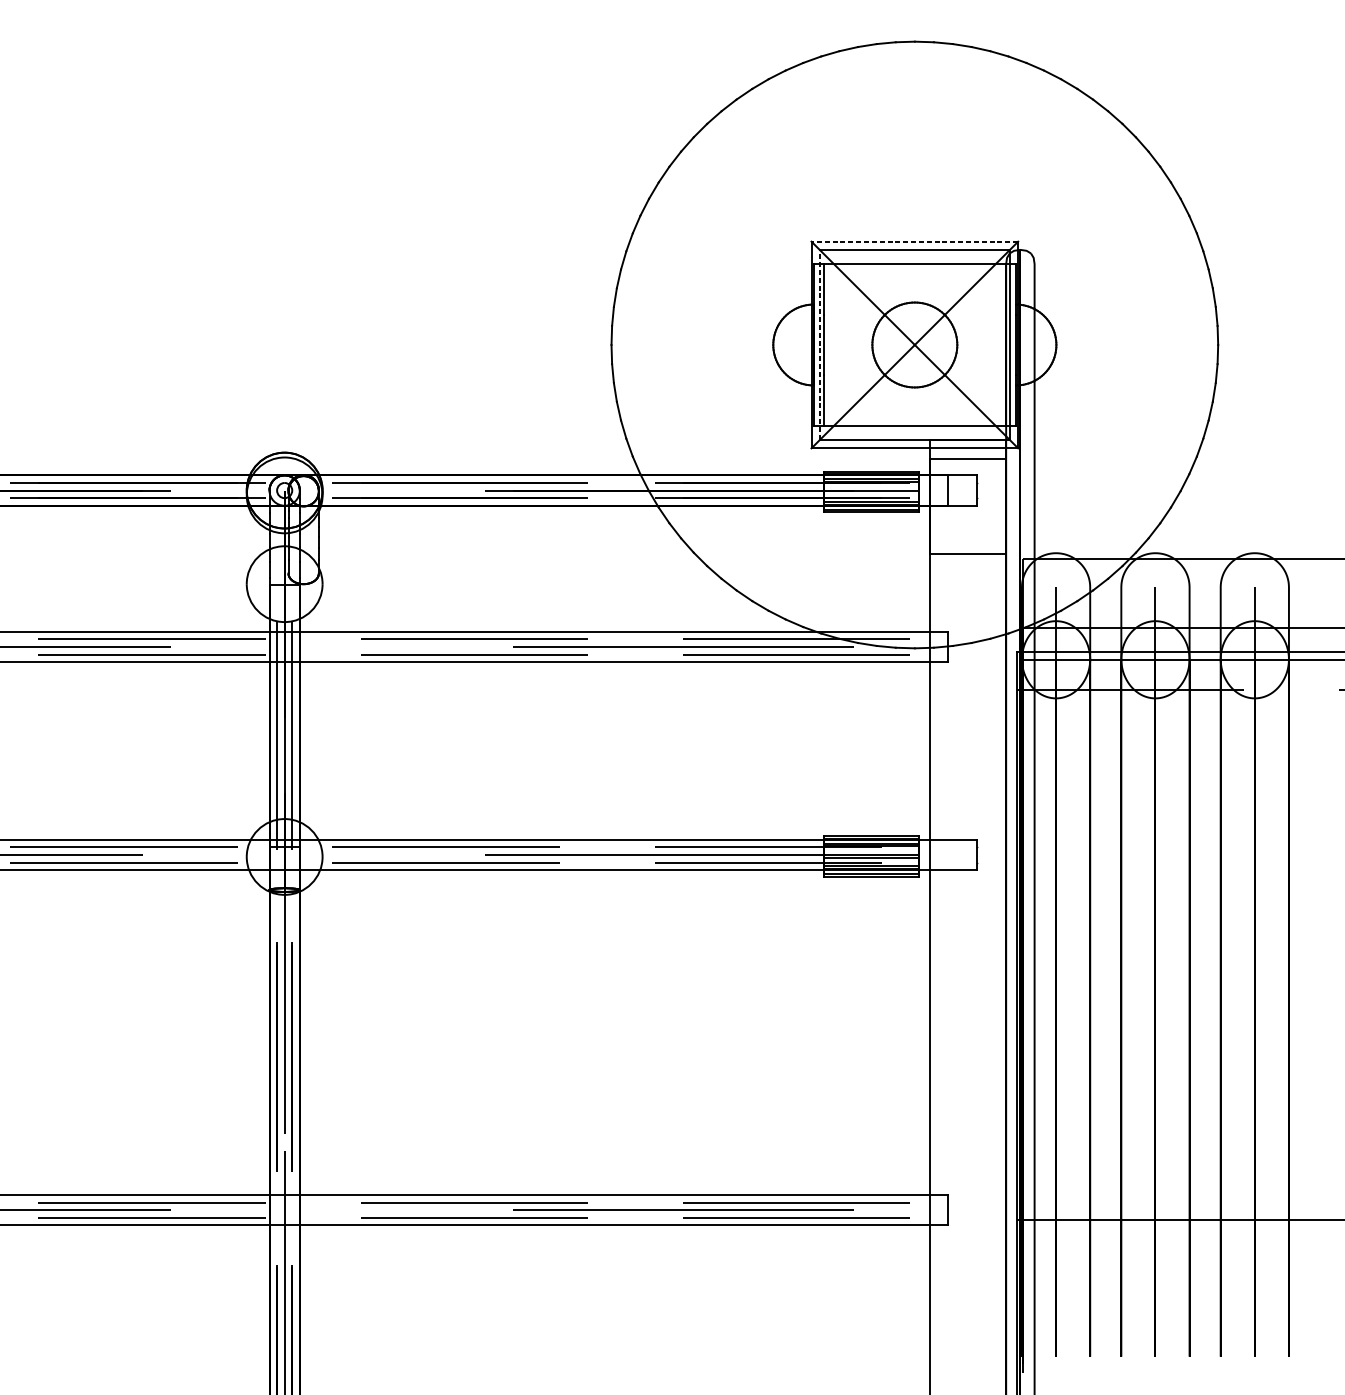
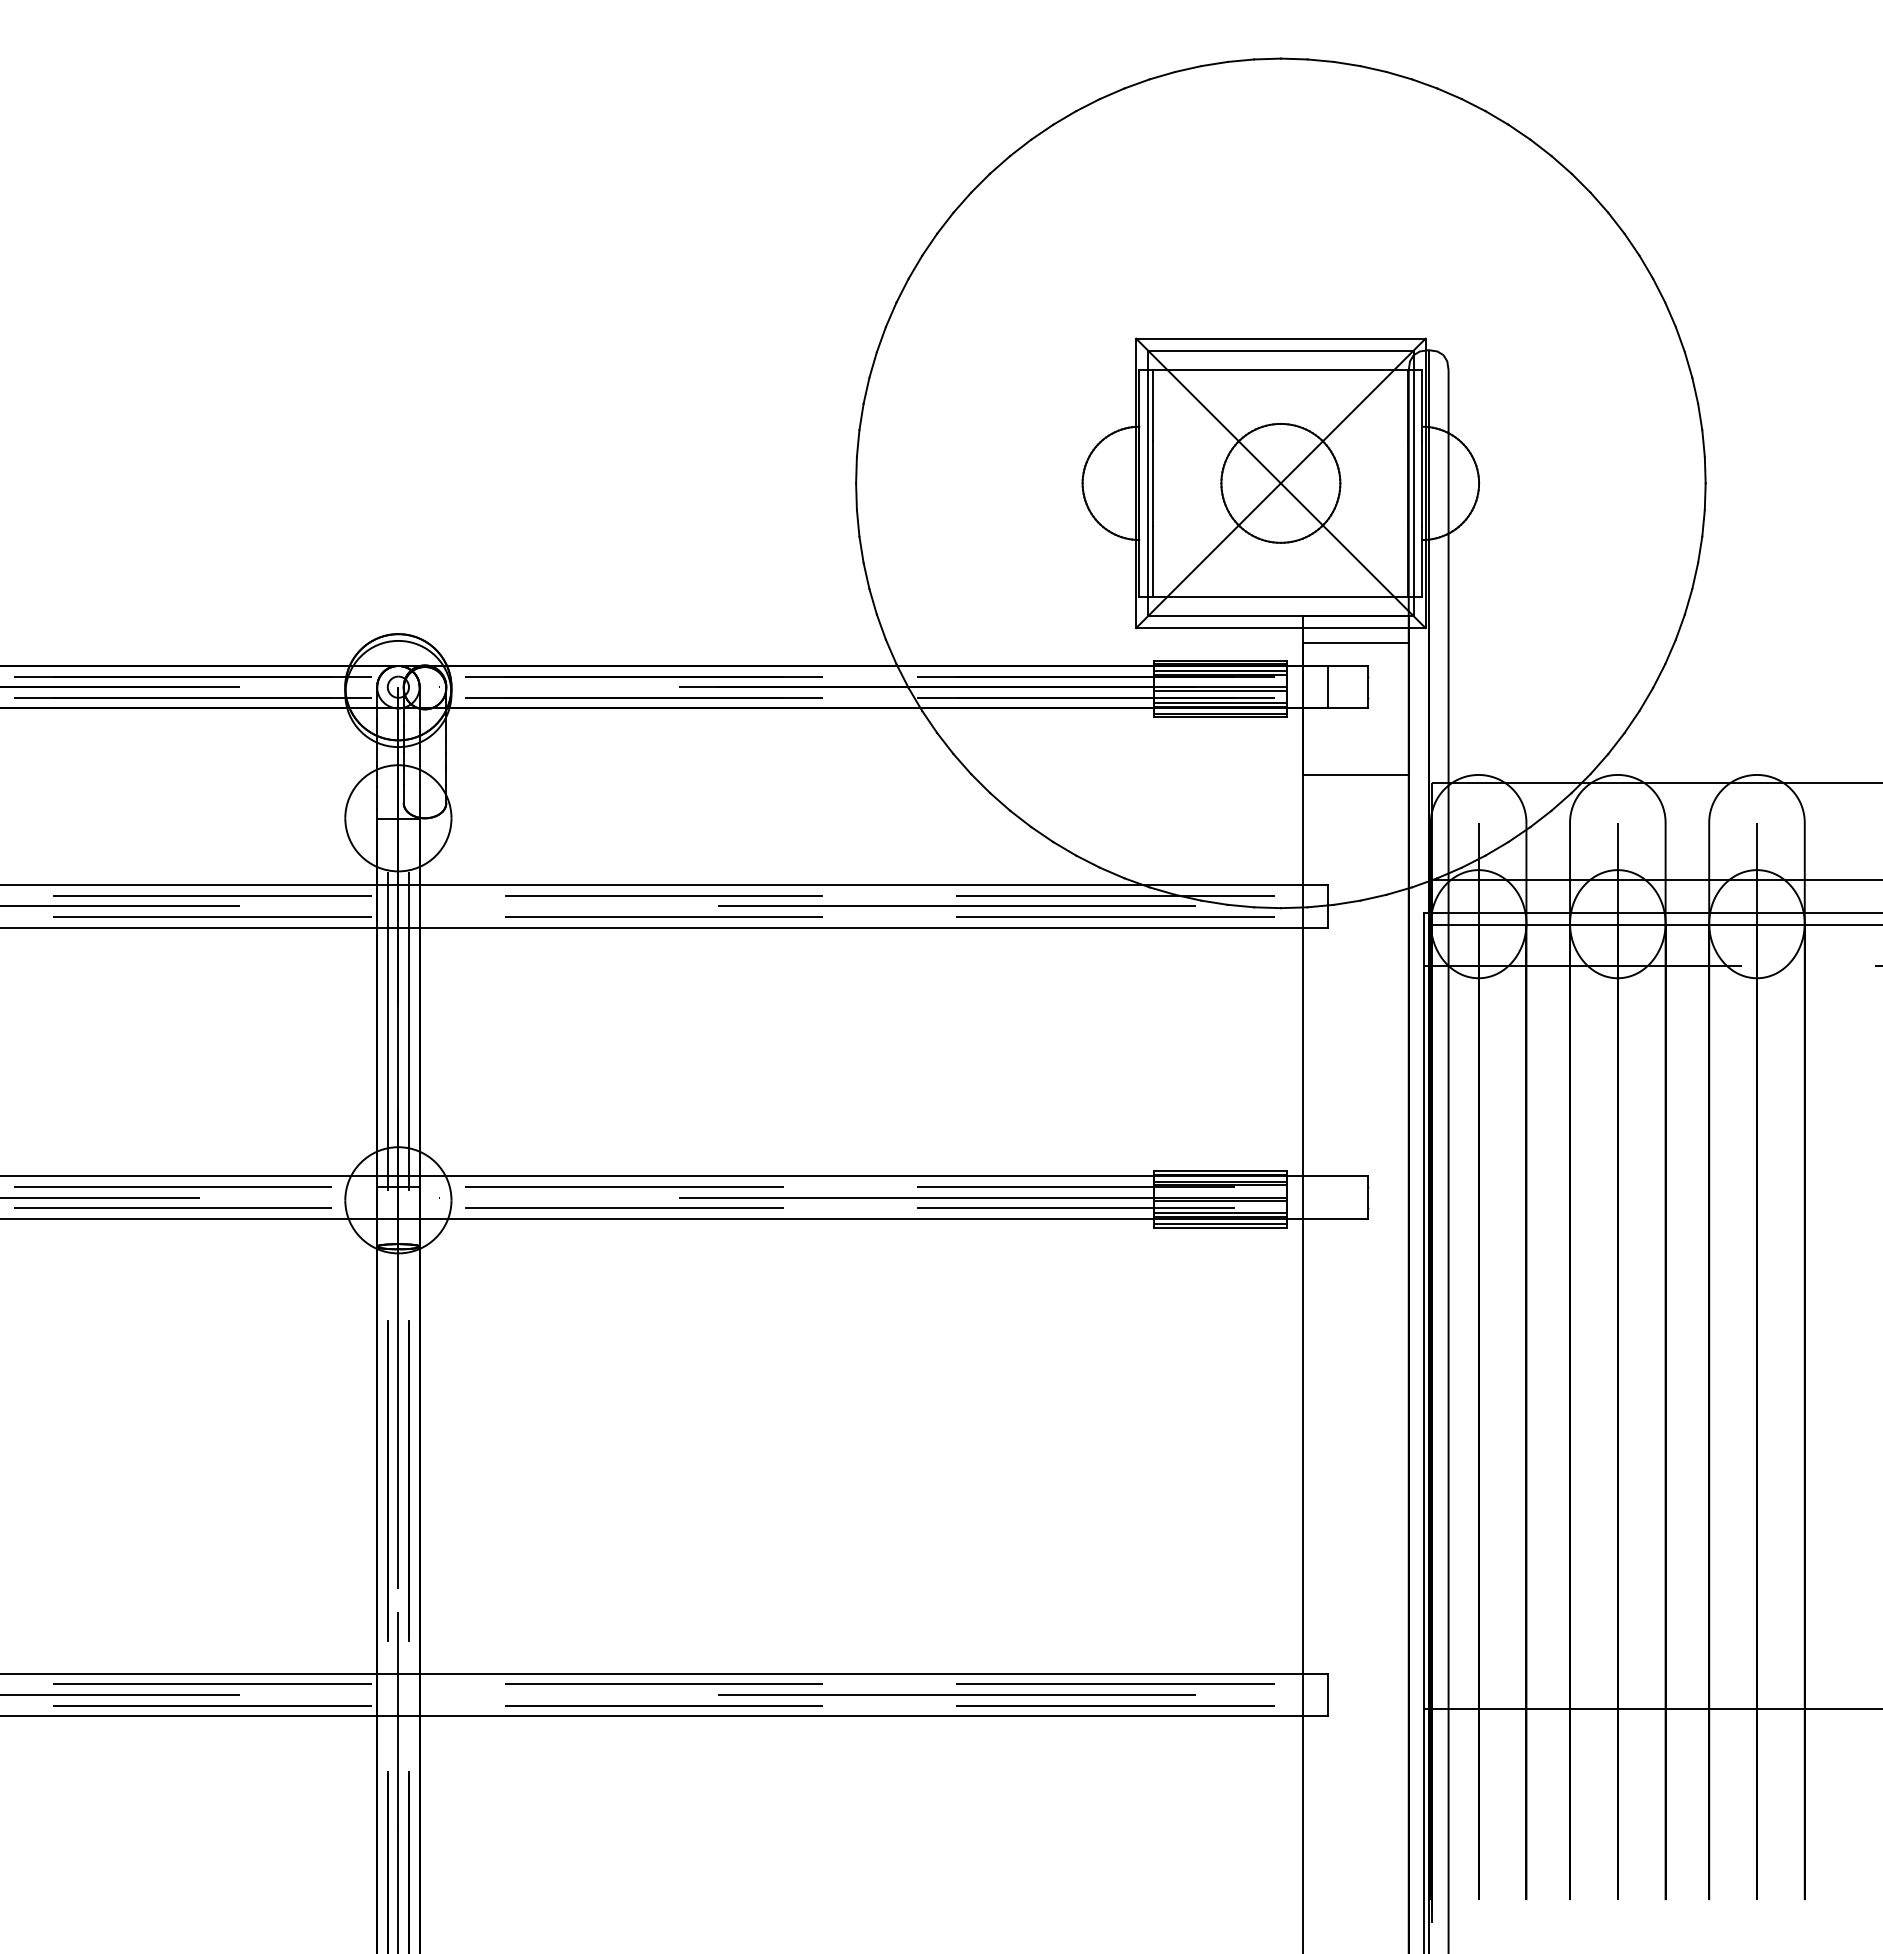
line: (914, 241) -> (1280, 338), dashed -> solid
line: (820, 345) -> (1148, 483), dashed -> solid
line: (871, 492) -> (1220, 690), added

